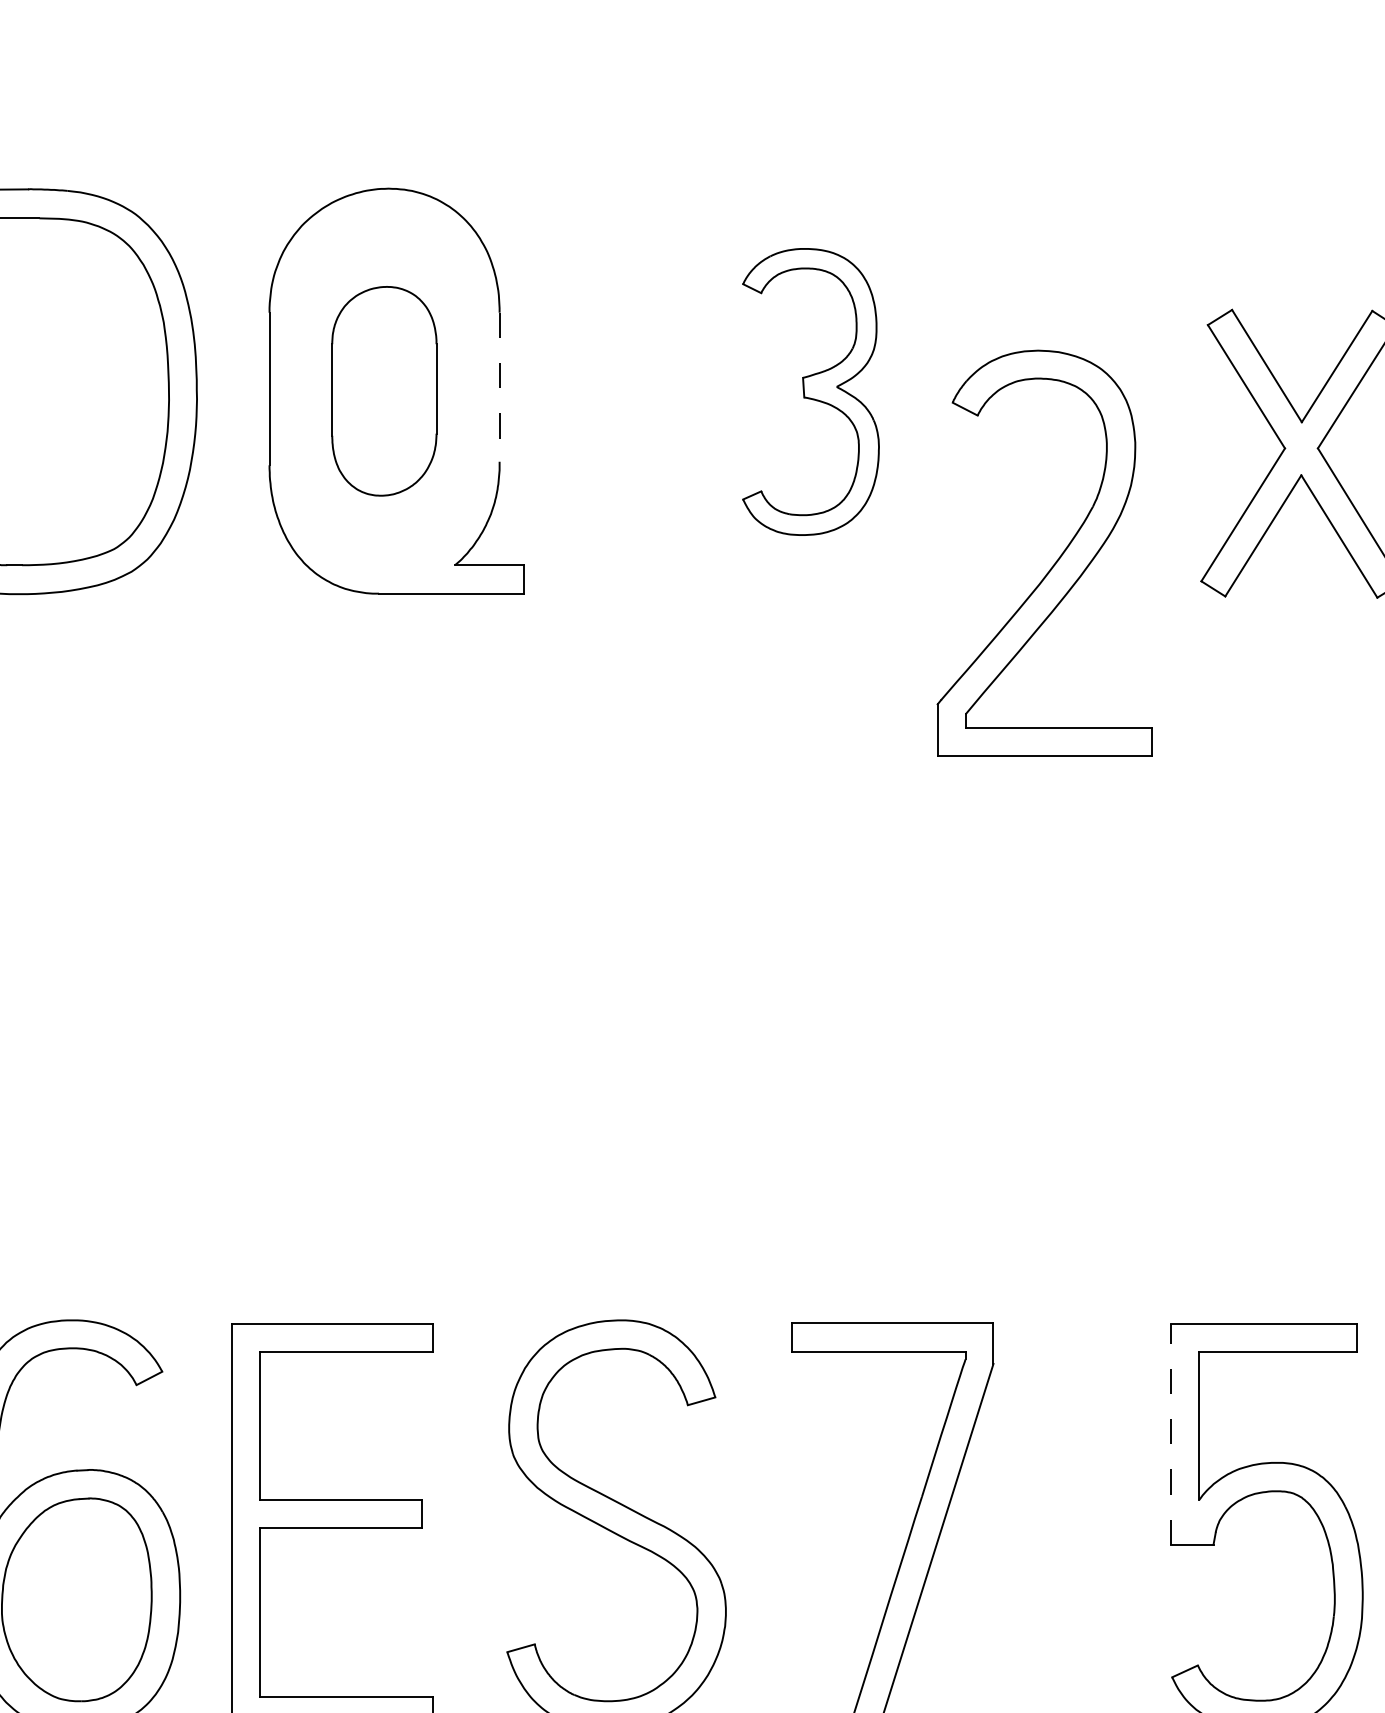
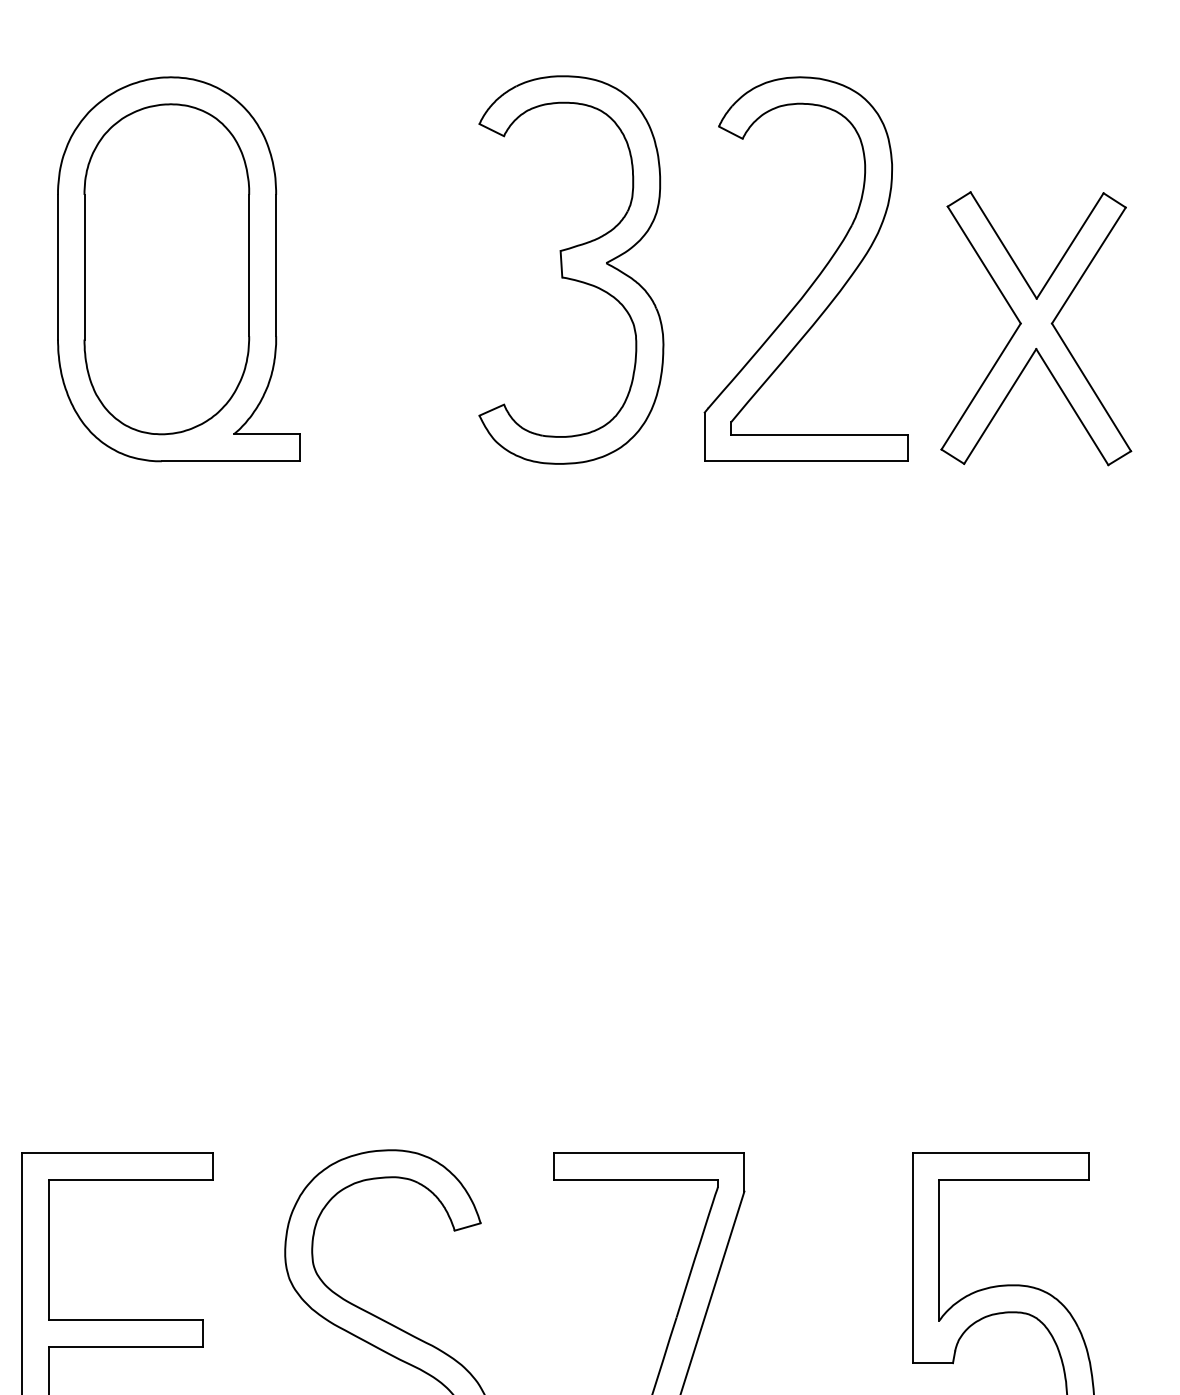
line: (499, 387) -> (276, 265), dashed -> solid
part: (384, 391) -> (167, 269), size x1.67
part: (810, 391) -> (570, 269), size x1.43
part: (1055, 561) -> (816, 277), moved
line: (1171, 1434) -> (913, 1258), dashed -> solid

